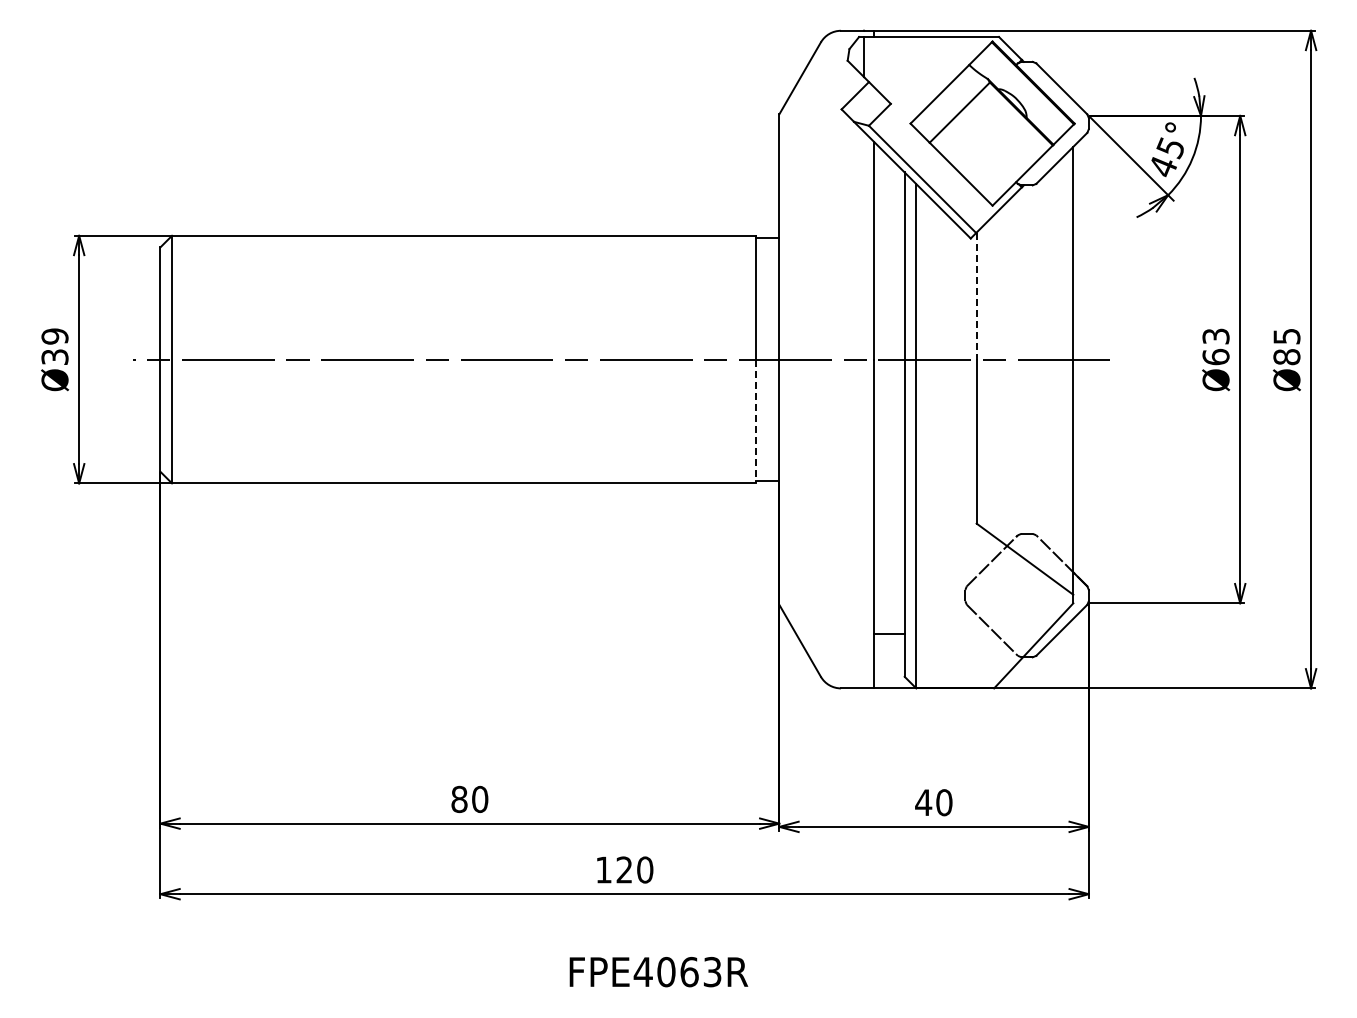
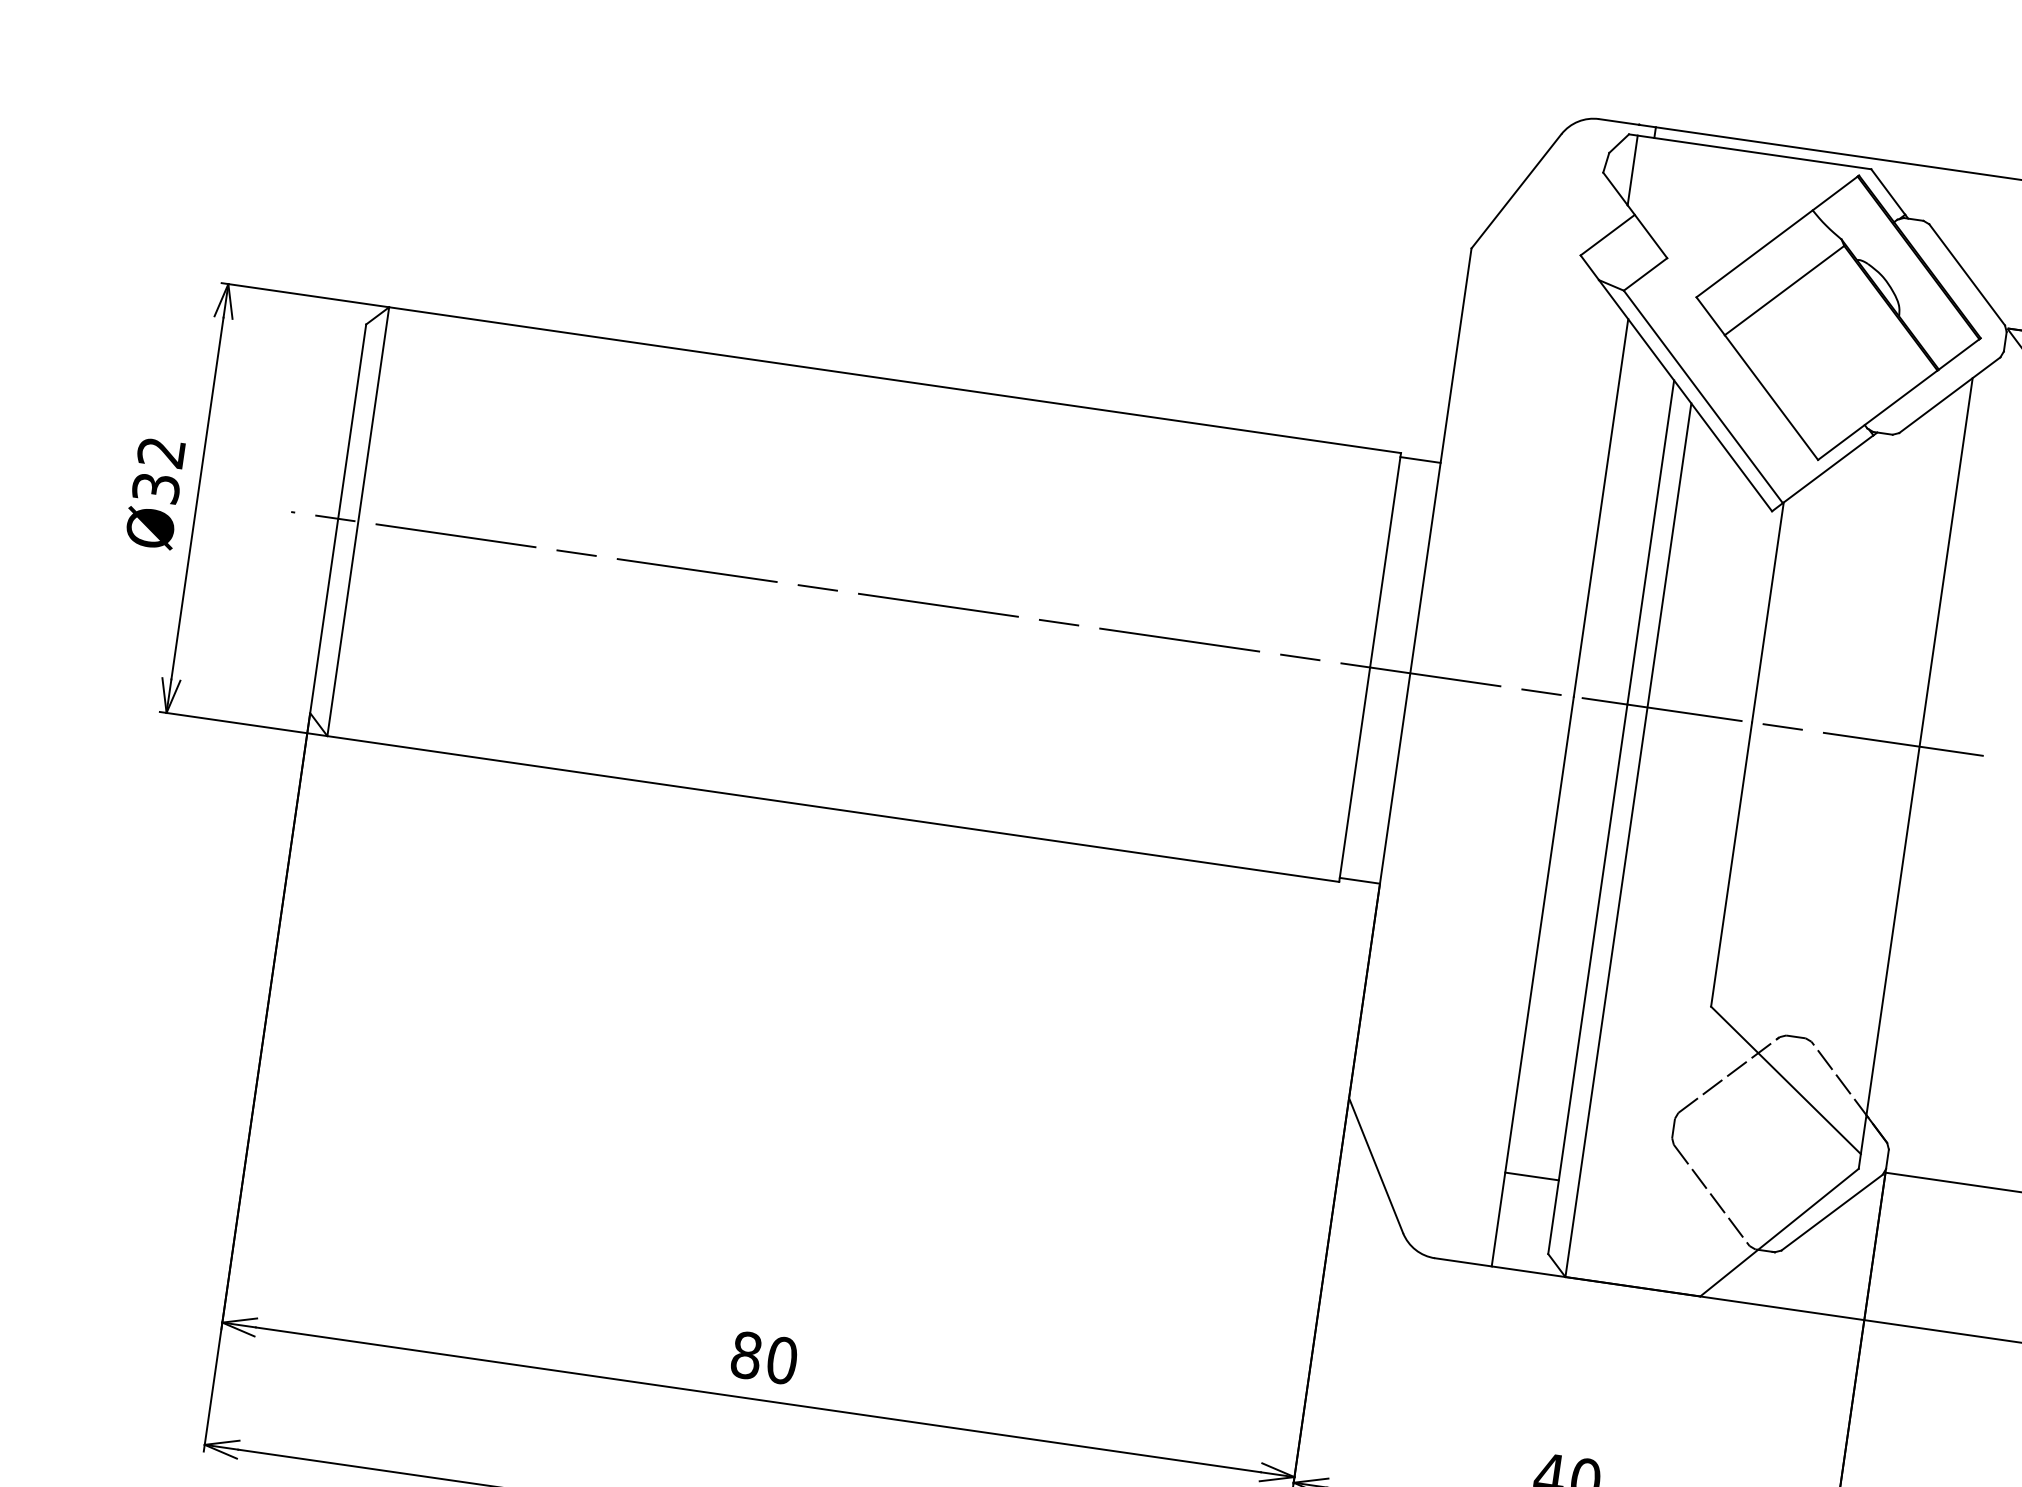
line: (976, 296) -> (1767, 613), dashed -> solid
text: (54, 336) -> (160, 452), Ø39 -> Ø32
line: (756, 421) -> (1355, 774), dashed -> solid

